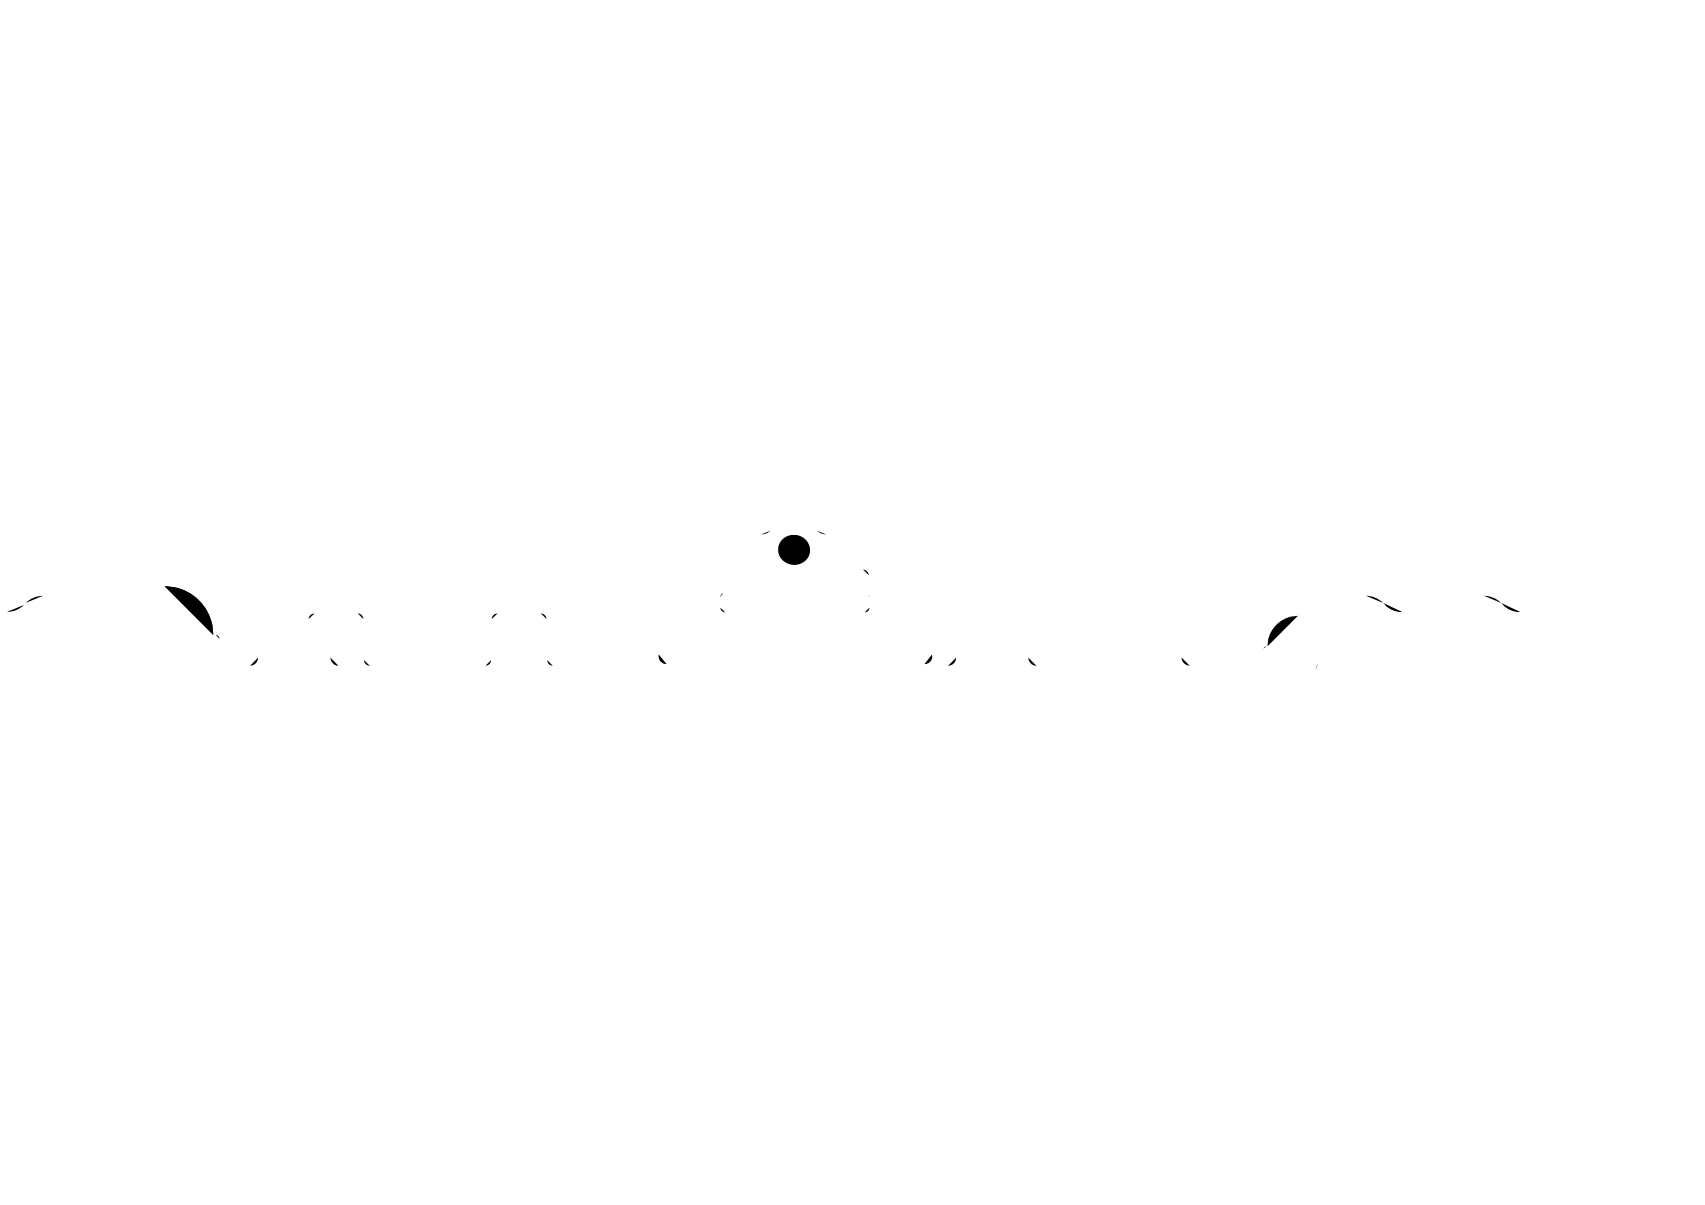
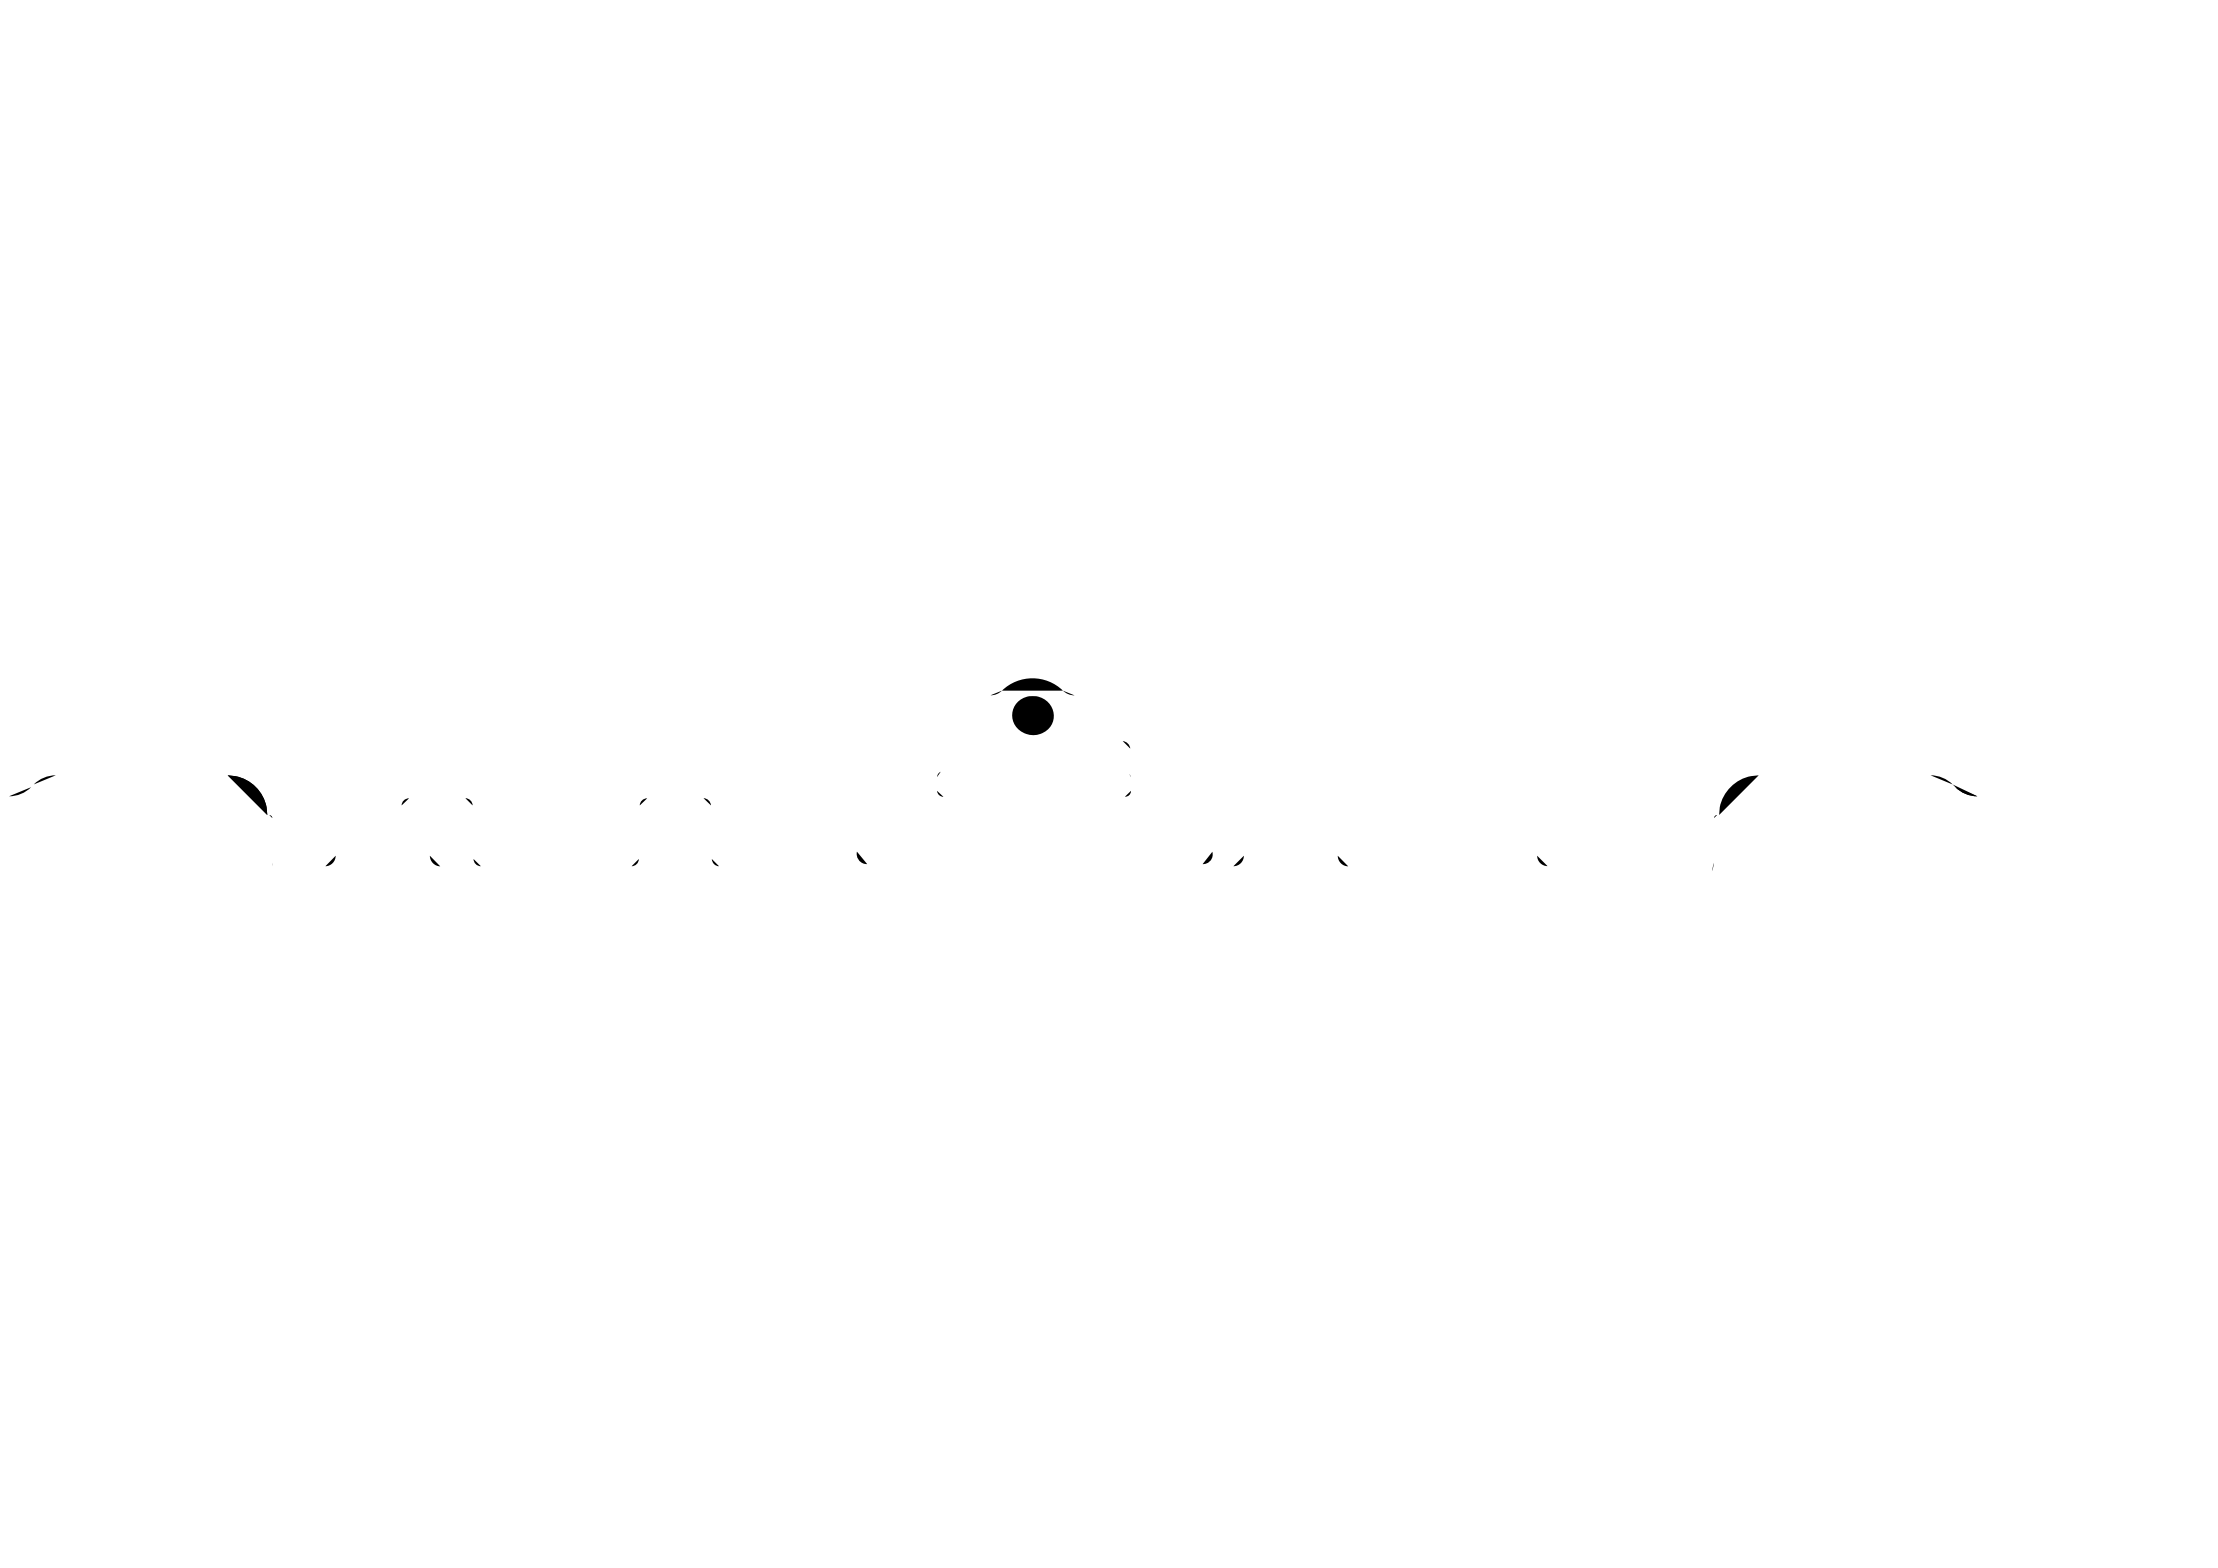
fill: (793, 525) -> (1032, 683), added
part: (1383, 603) -> (1799, 785), removed
part: (192, 611) -> (250, 795), size x0.62
part: (1280, 632) -> (1736, 797), moved

